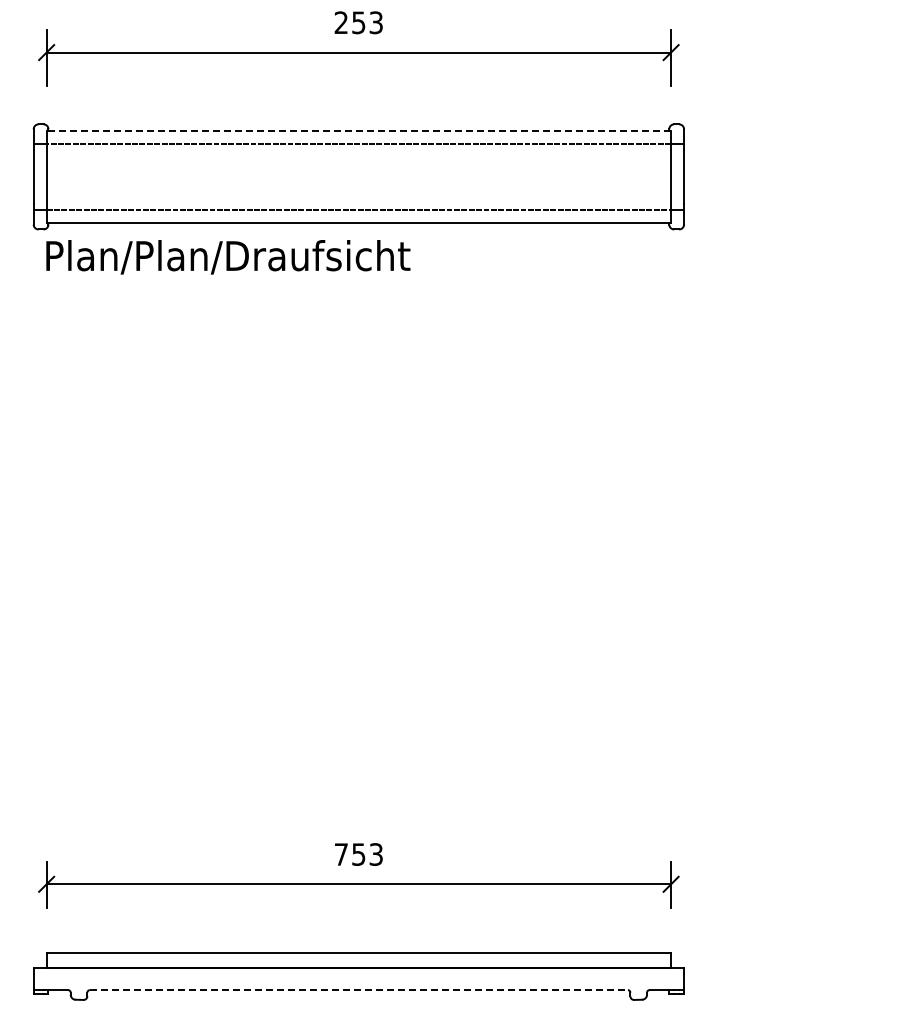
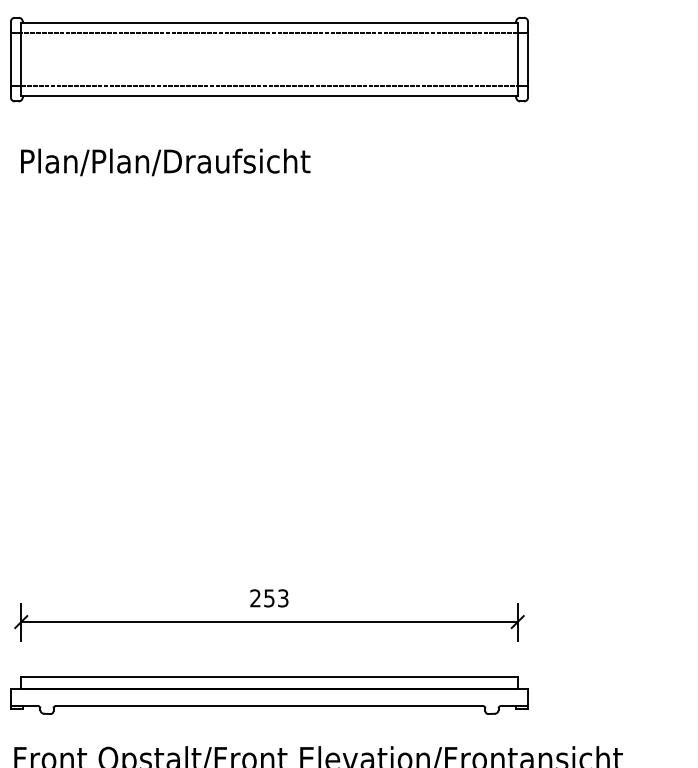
line: (358, 131) -> (269, 23), dashed -> solid
text: (228, 257) -> (165, 162), moved
text: (340, 854) -> (254, 598), 753 -> 253
line: (359, 990) -> (269, 706), dashed -> solid

